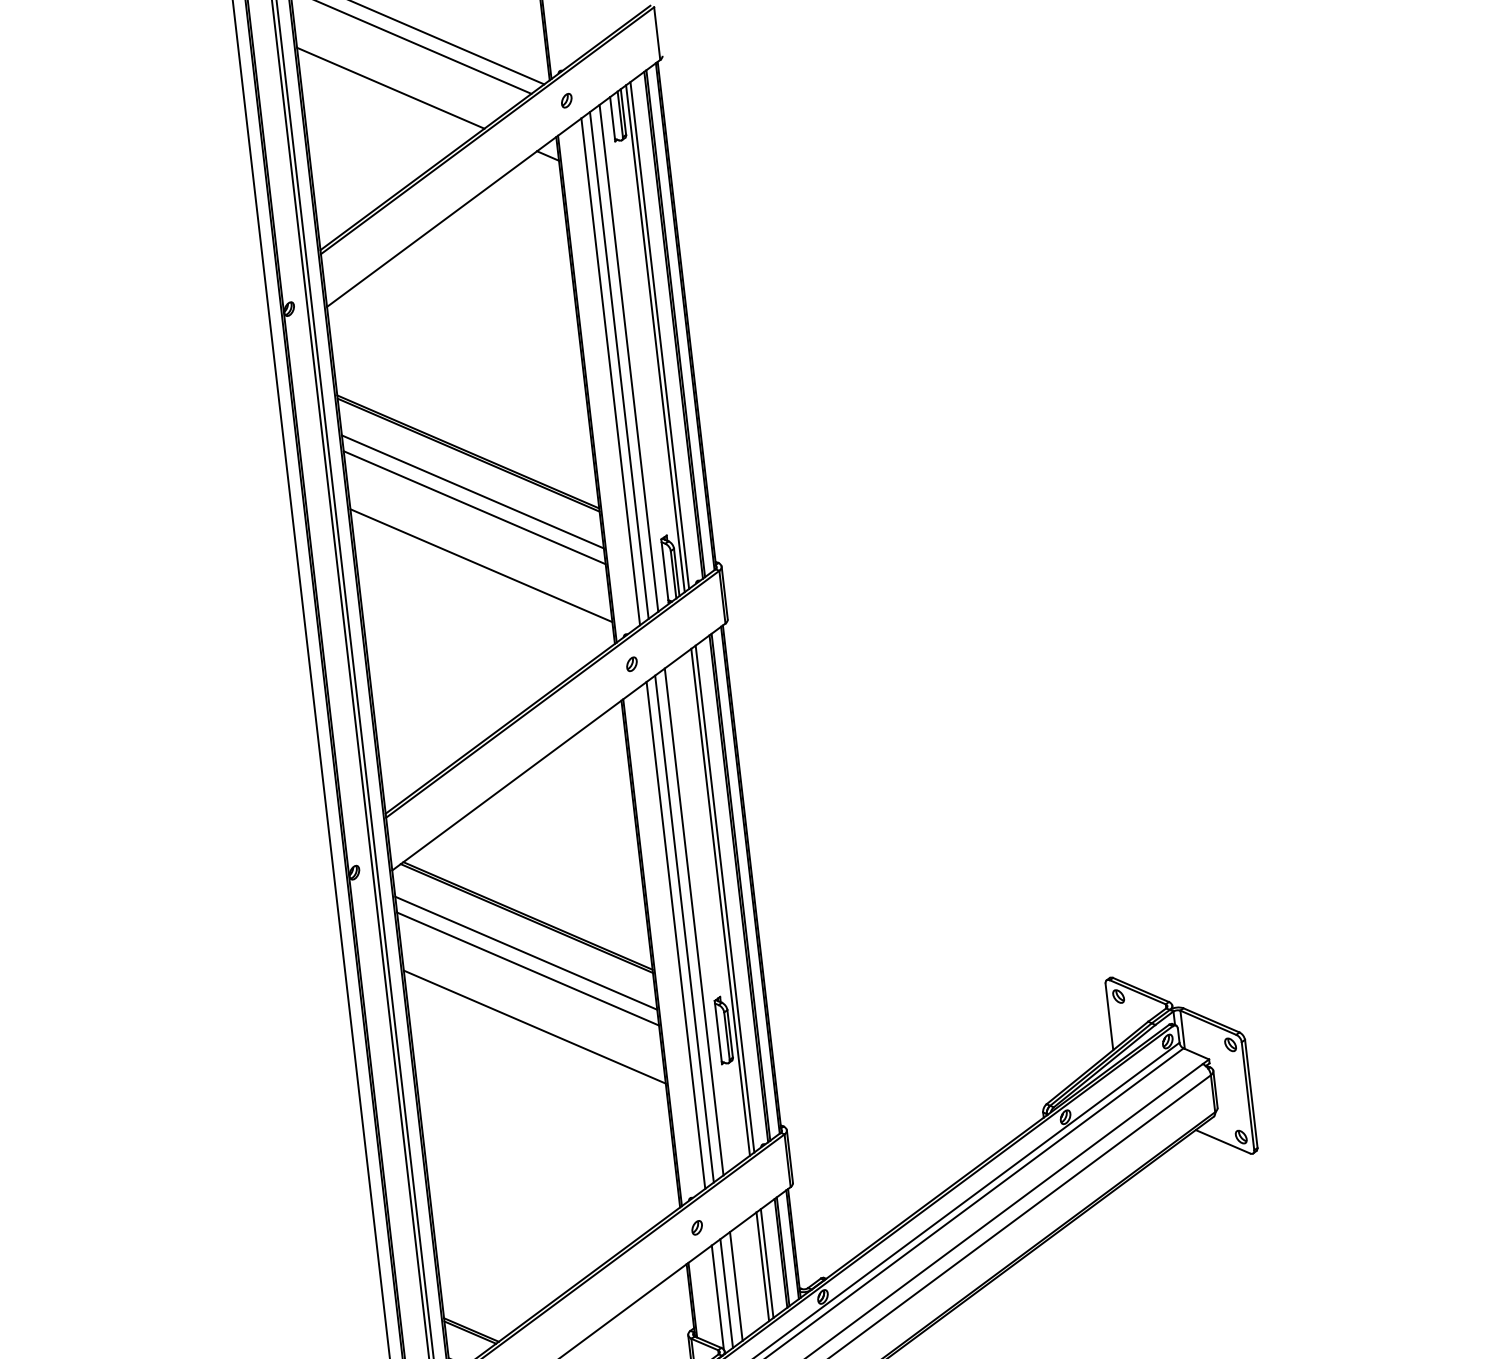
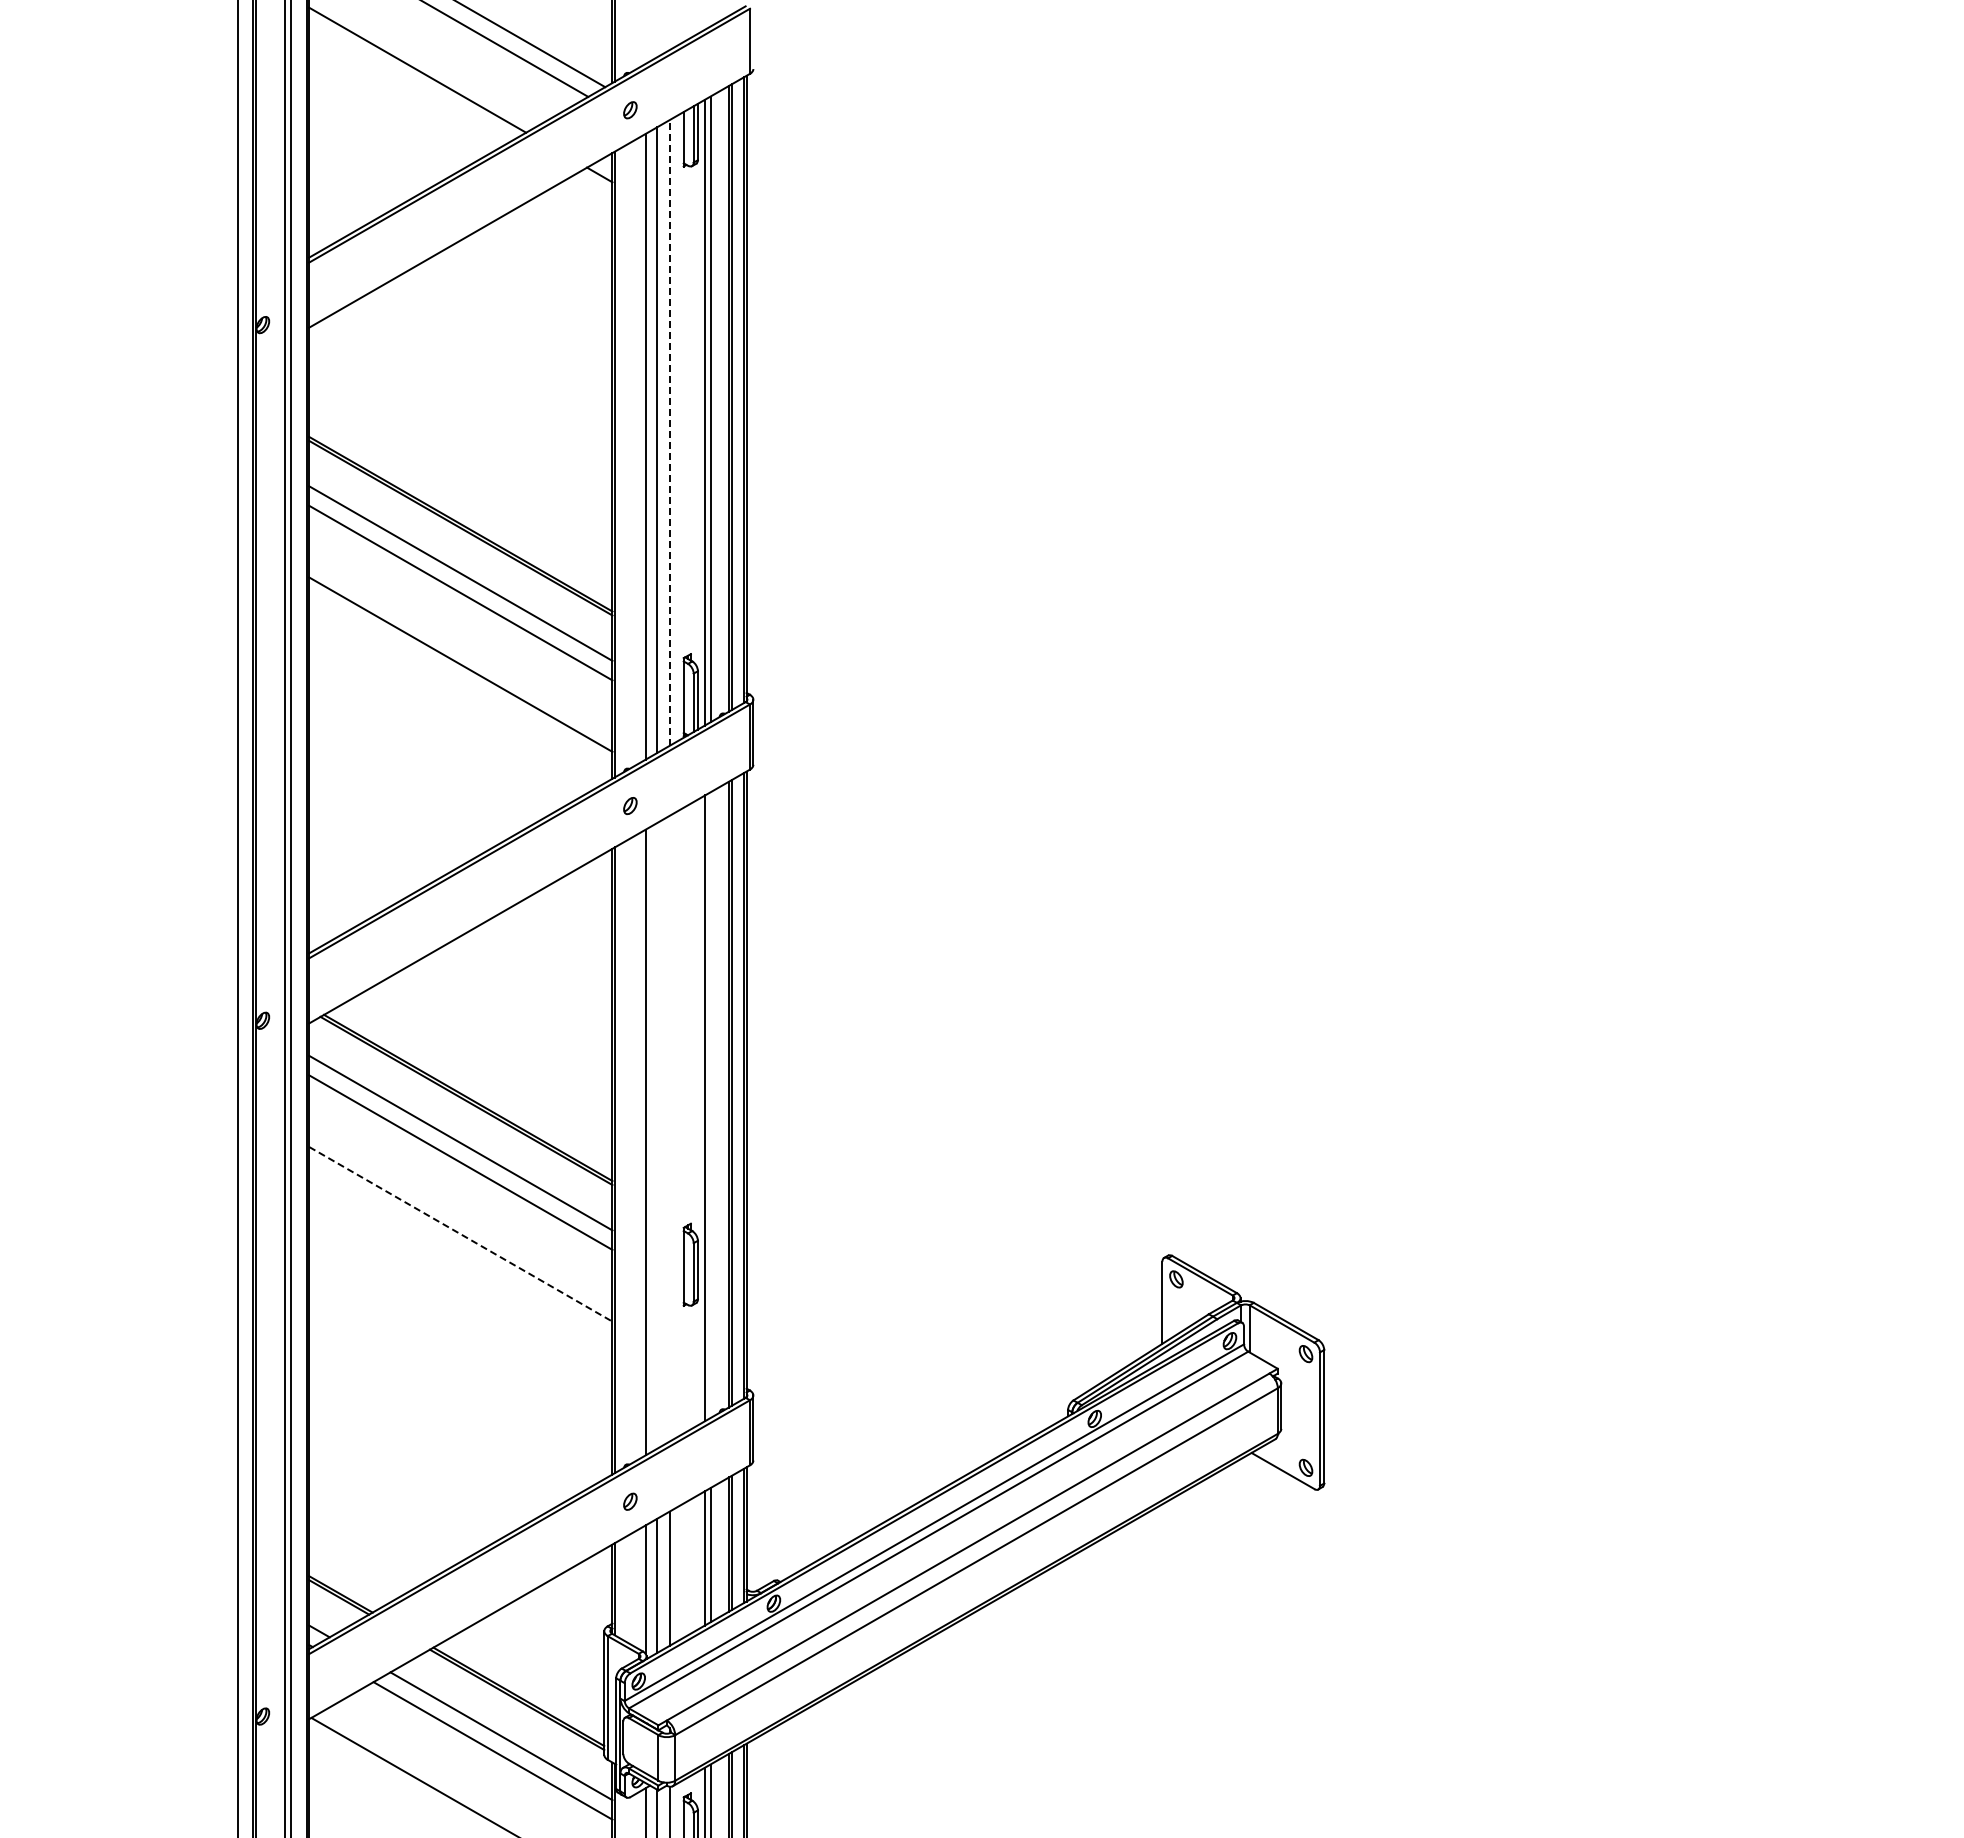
line: (628, 358) -> (669, 432), solid -> dashed
line: (724, 899) -> (710, 1105), removed
line: (693, 921) -> (669, 1128), removed
line: (684, 928) -> (657, 1135), removed
line: (534, 1027) -> (460, 1234), solid -> dashed

